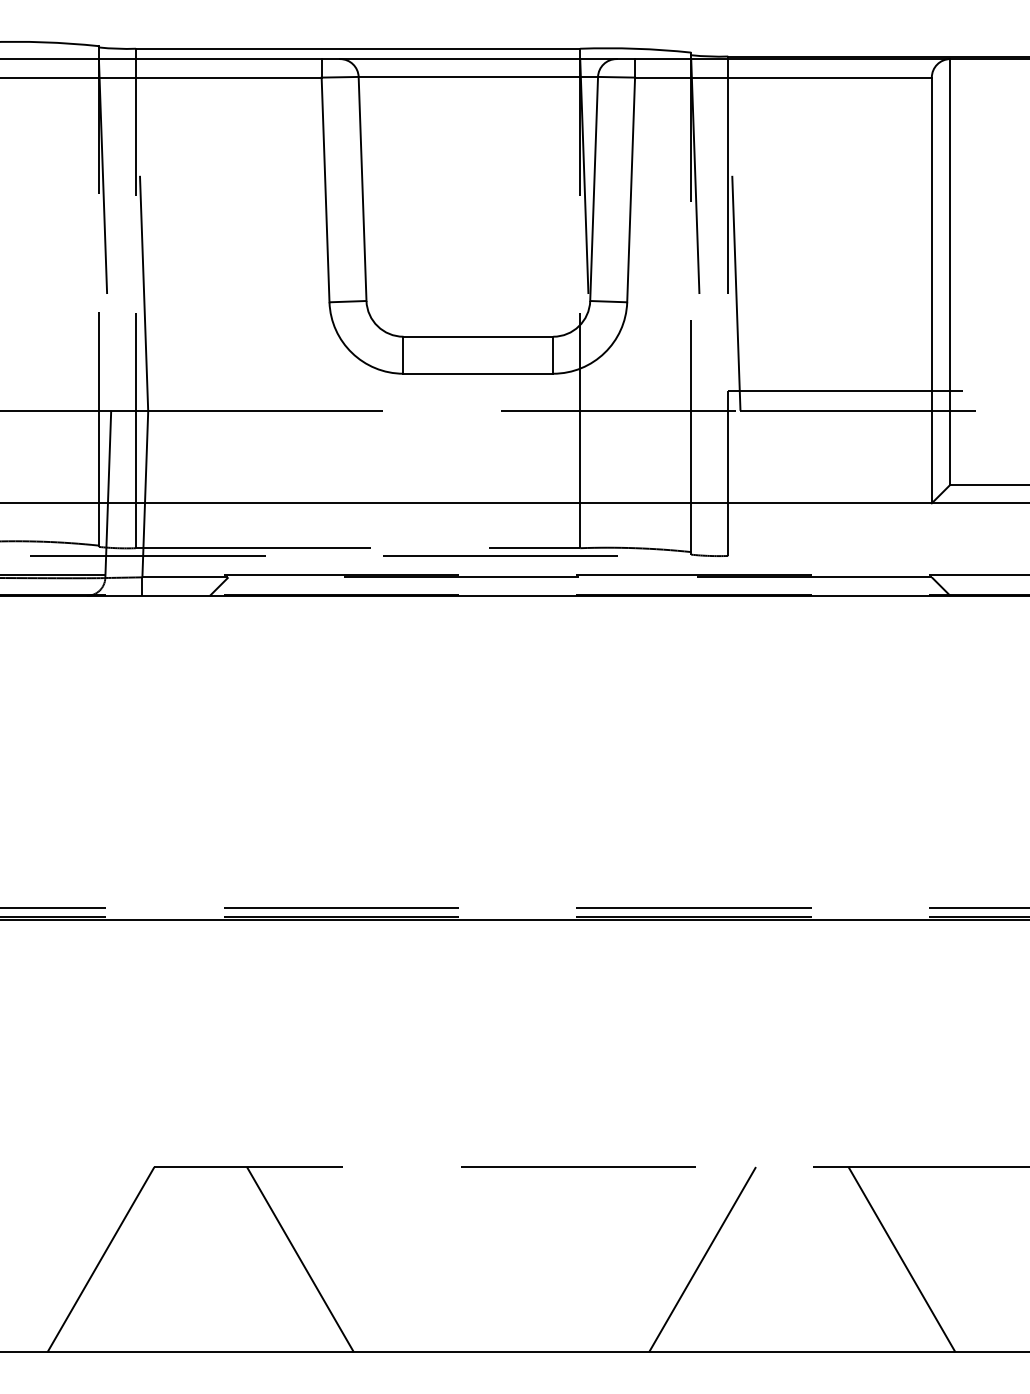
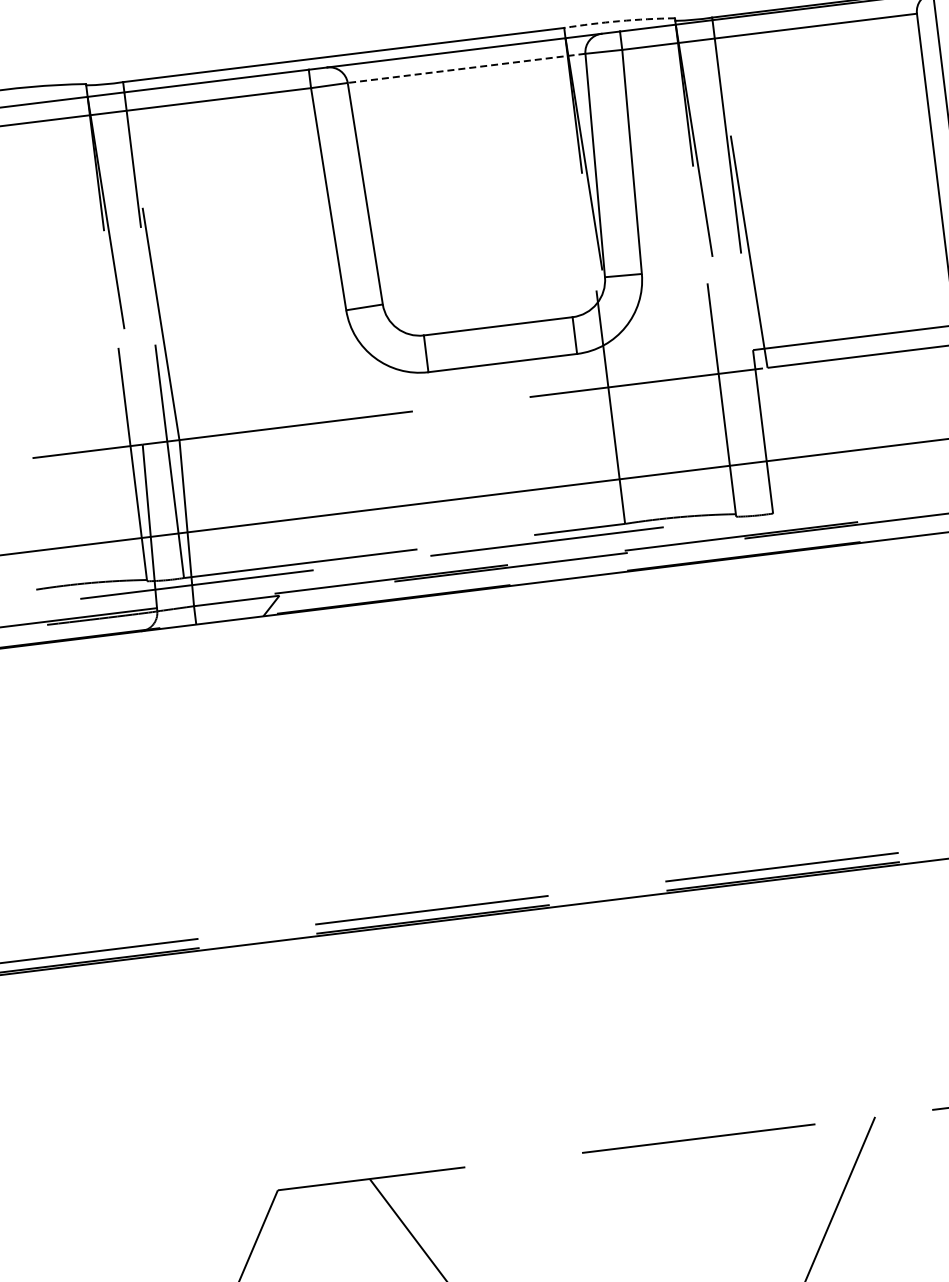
arc: (635, 48) -> (619, 20), solid -> dashed
line: (478, 76) -> (466, 67), solid -> dashed

